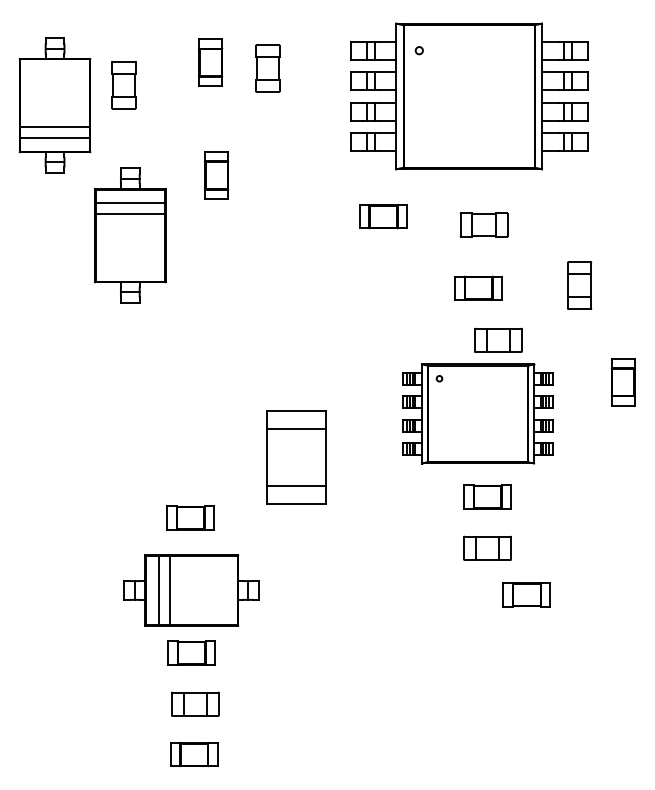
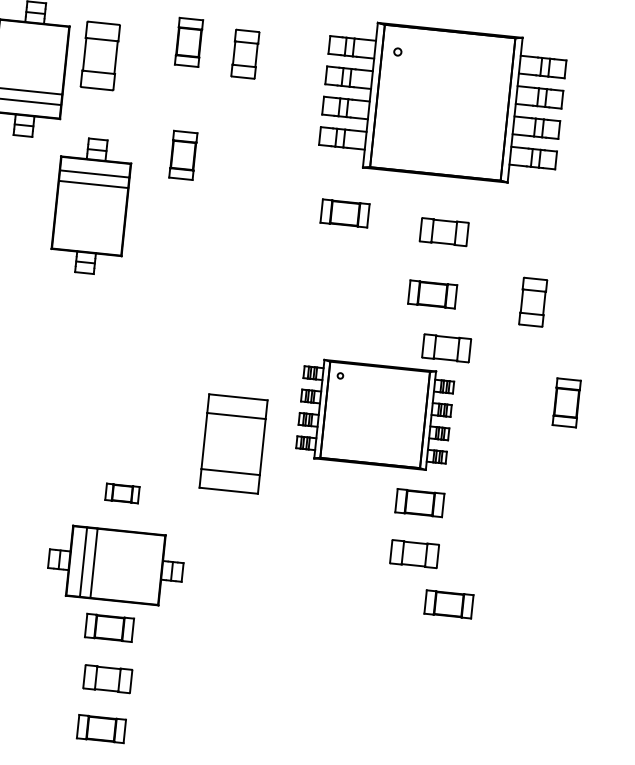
part: (123, 85) -> (100, 56), size x1.4
part: (477, 413) -> (374, 414), moved
part: (190, 517) -> (122, 492), size x0.7

